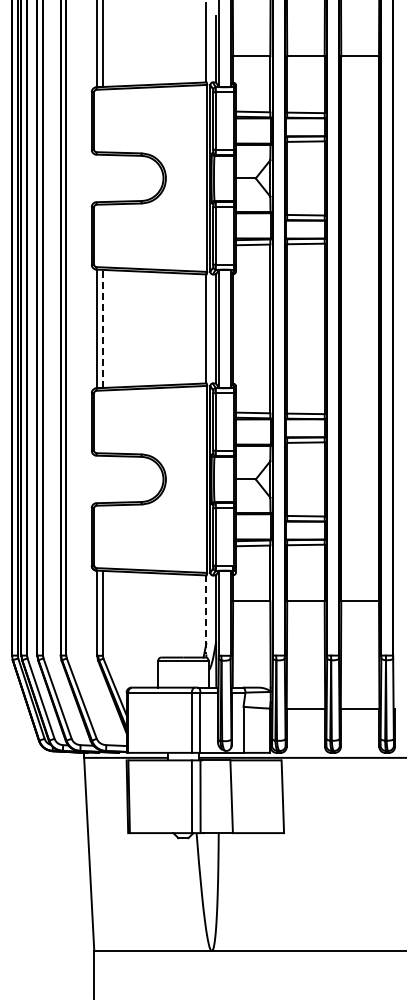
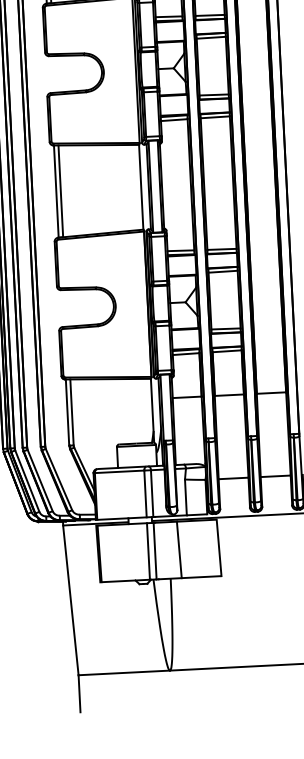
line: (102, 328) -> (60, 191), dashed -> solid
line: (206, 614) -> (152, 409), dashed -> solid

